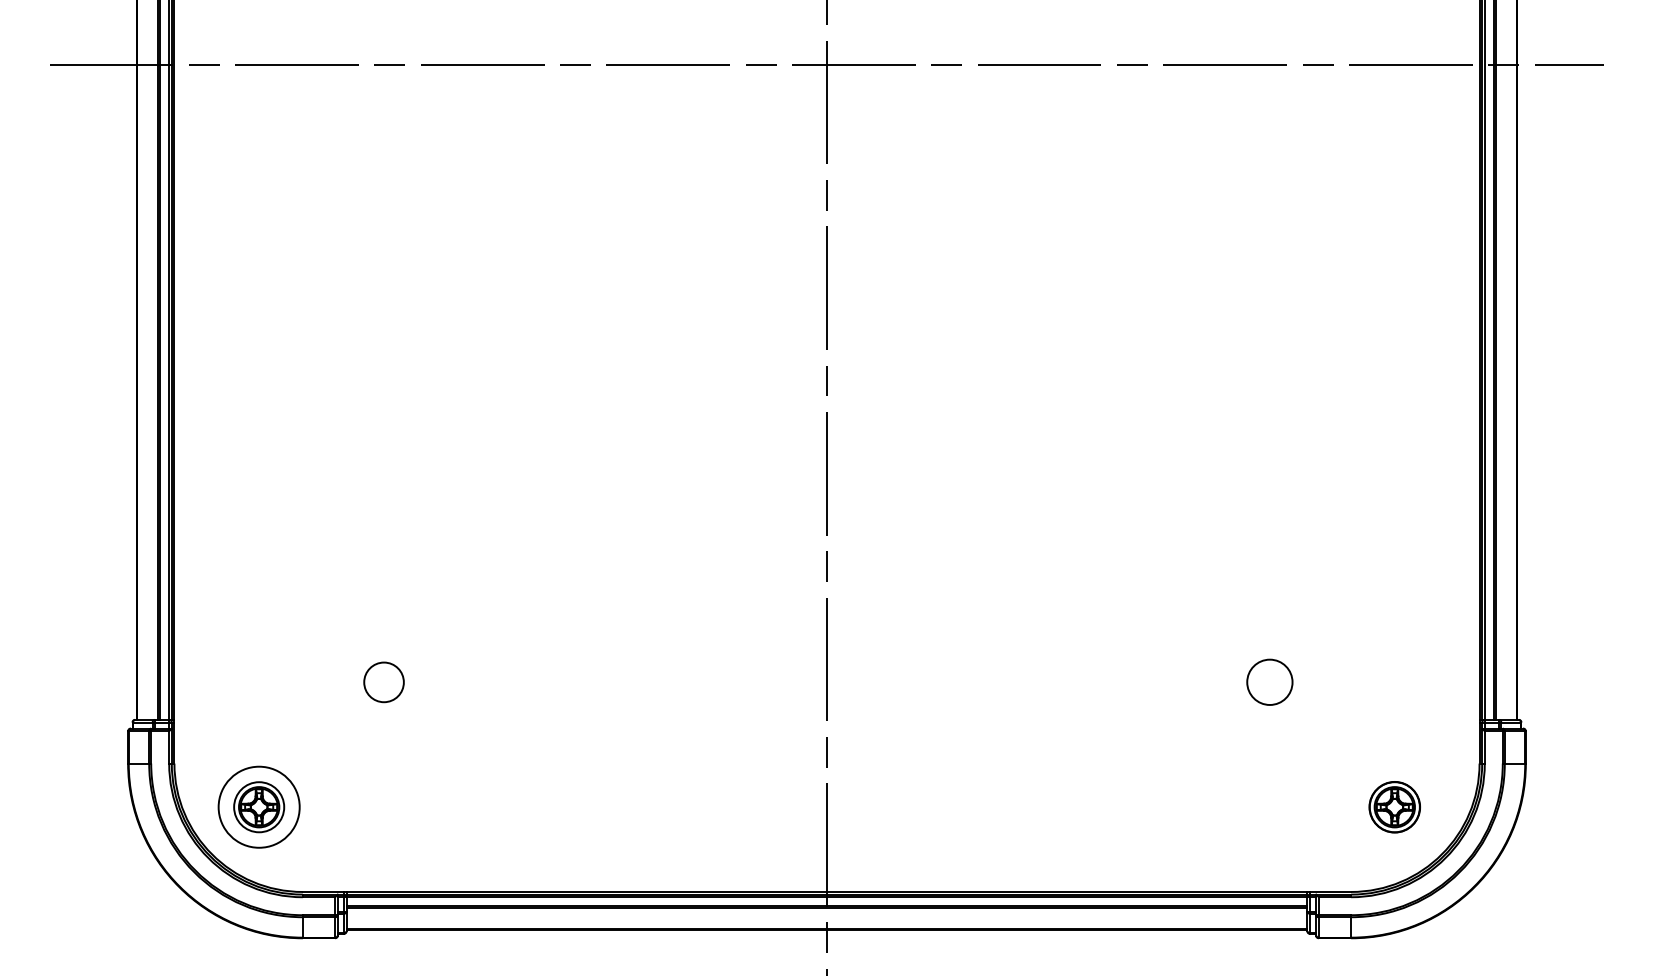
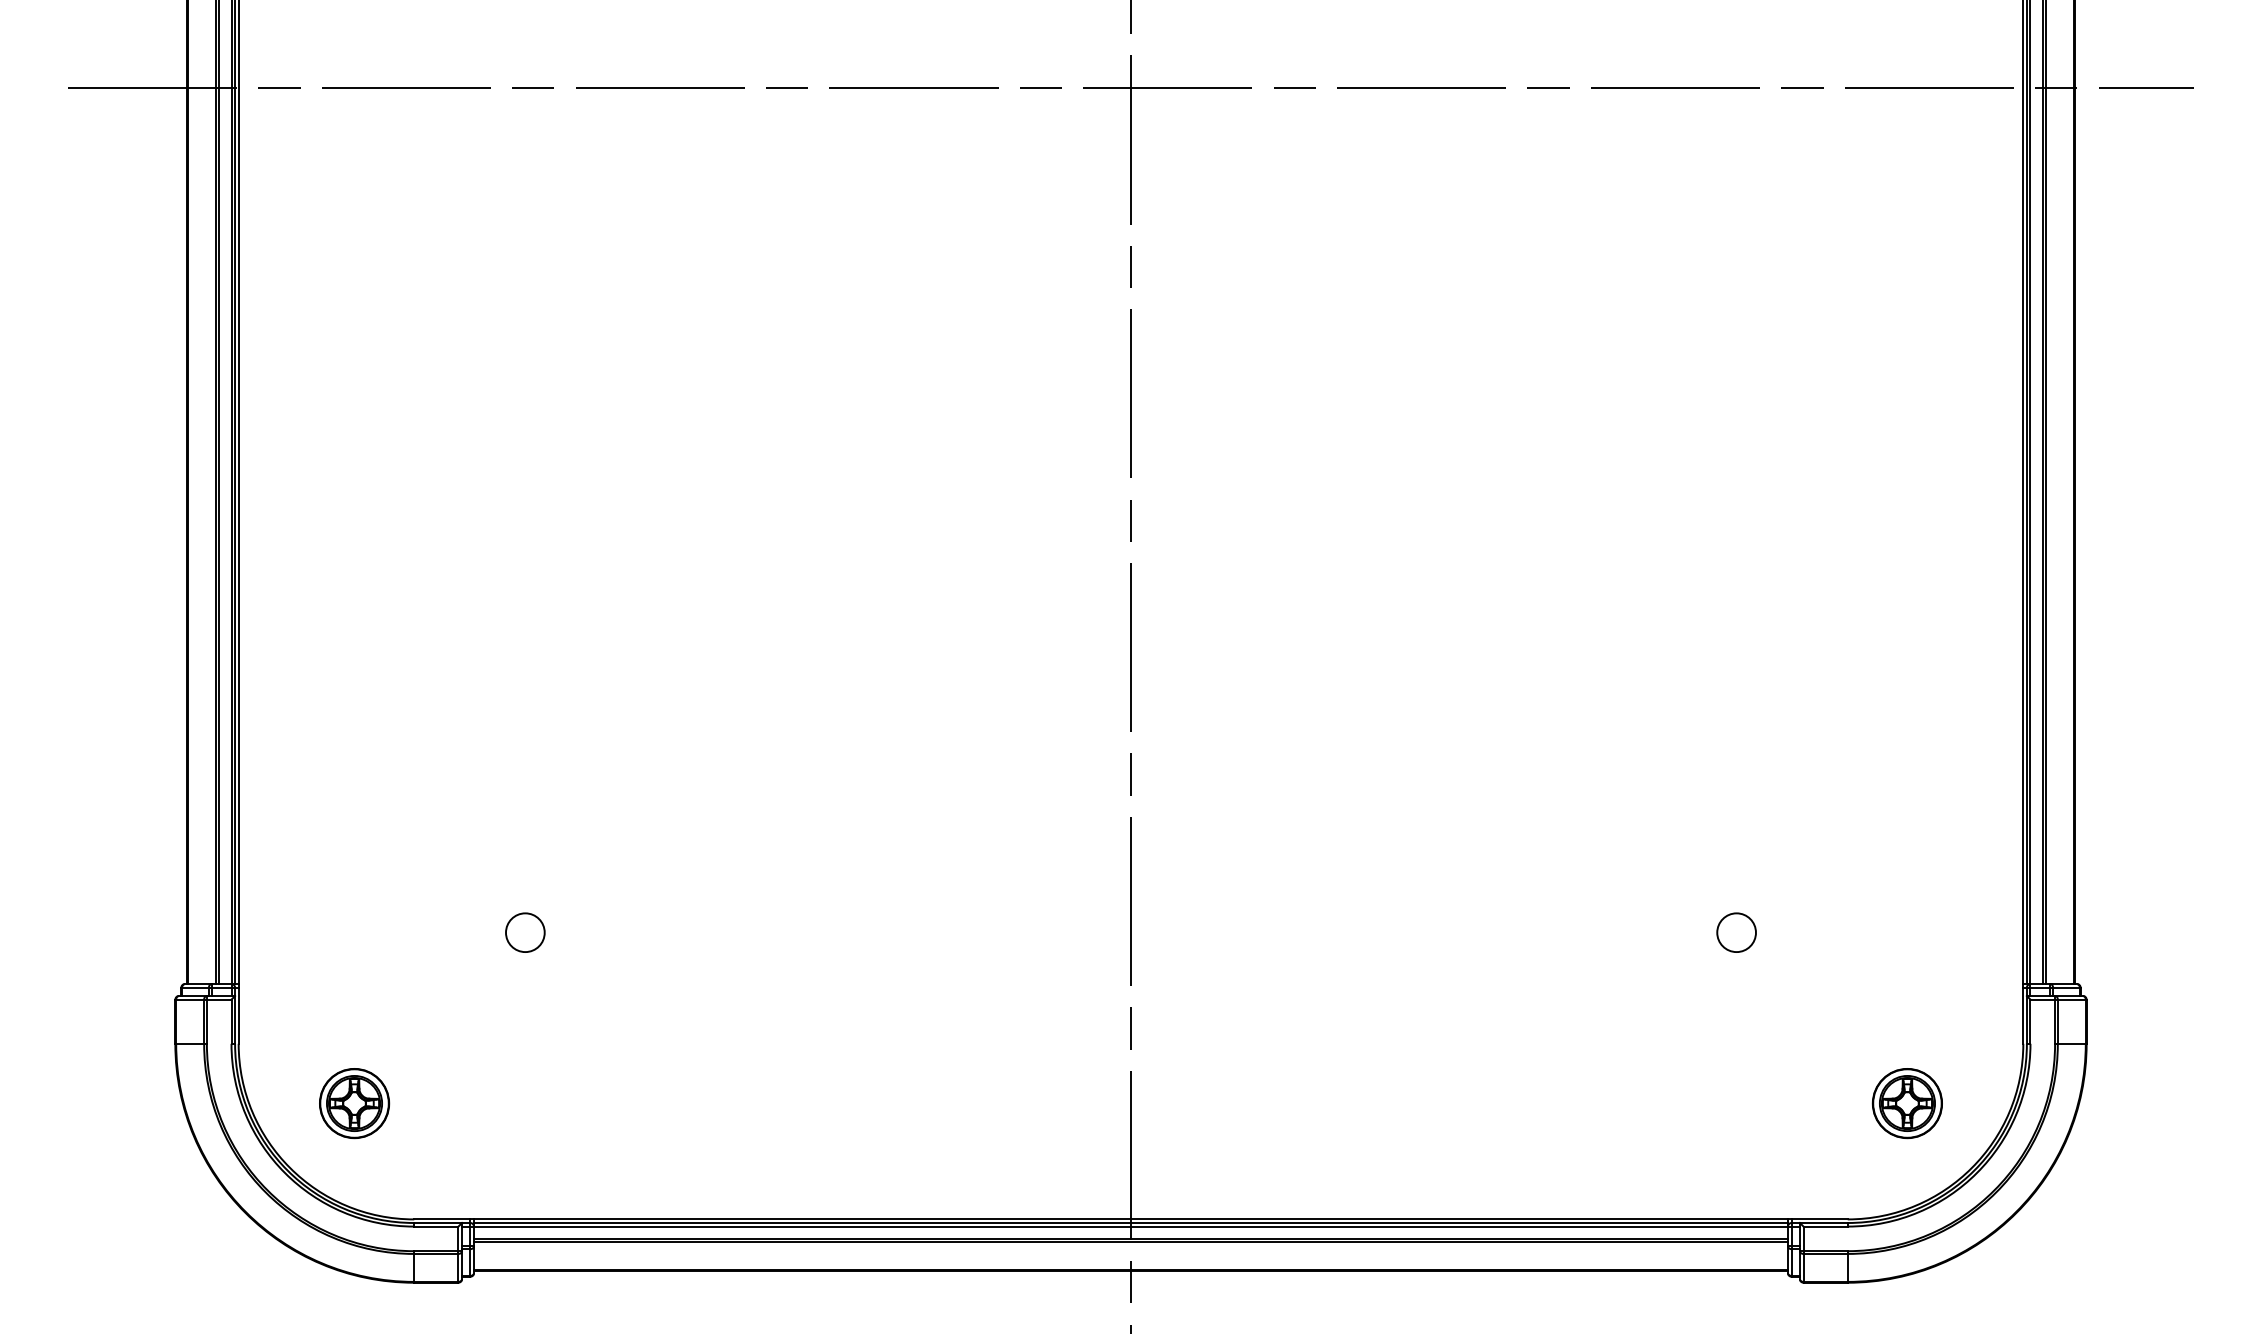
circle: (384, 682) -> (525, 932), size x0.71
circle: (1269, 682) -> (1736, 932), size x0.62
circle: (259, 807) -> (354, 1103), size x0.62

